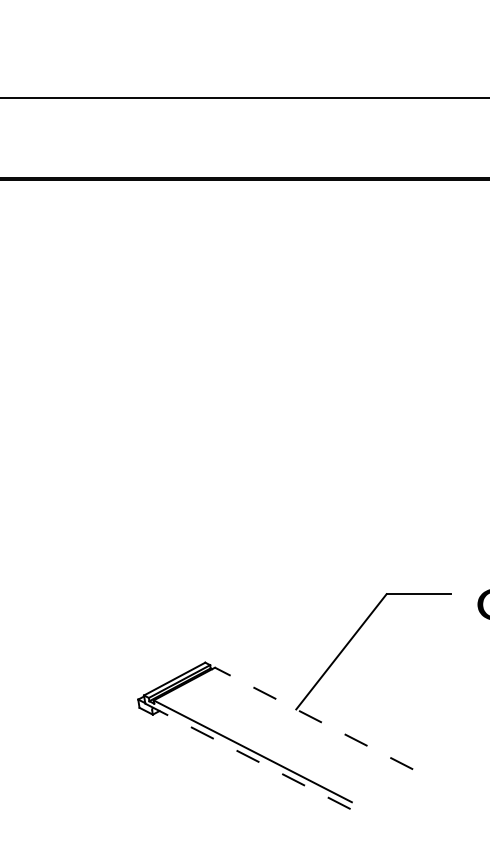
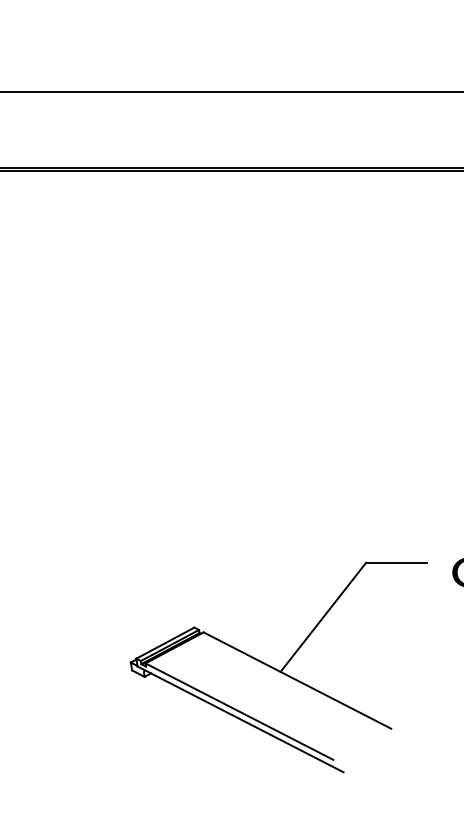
line: (313, 718) -> (296, 680), dashed -> solid
line: (254, 759) -> (241, 719), dashed -> solid

